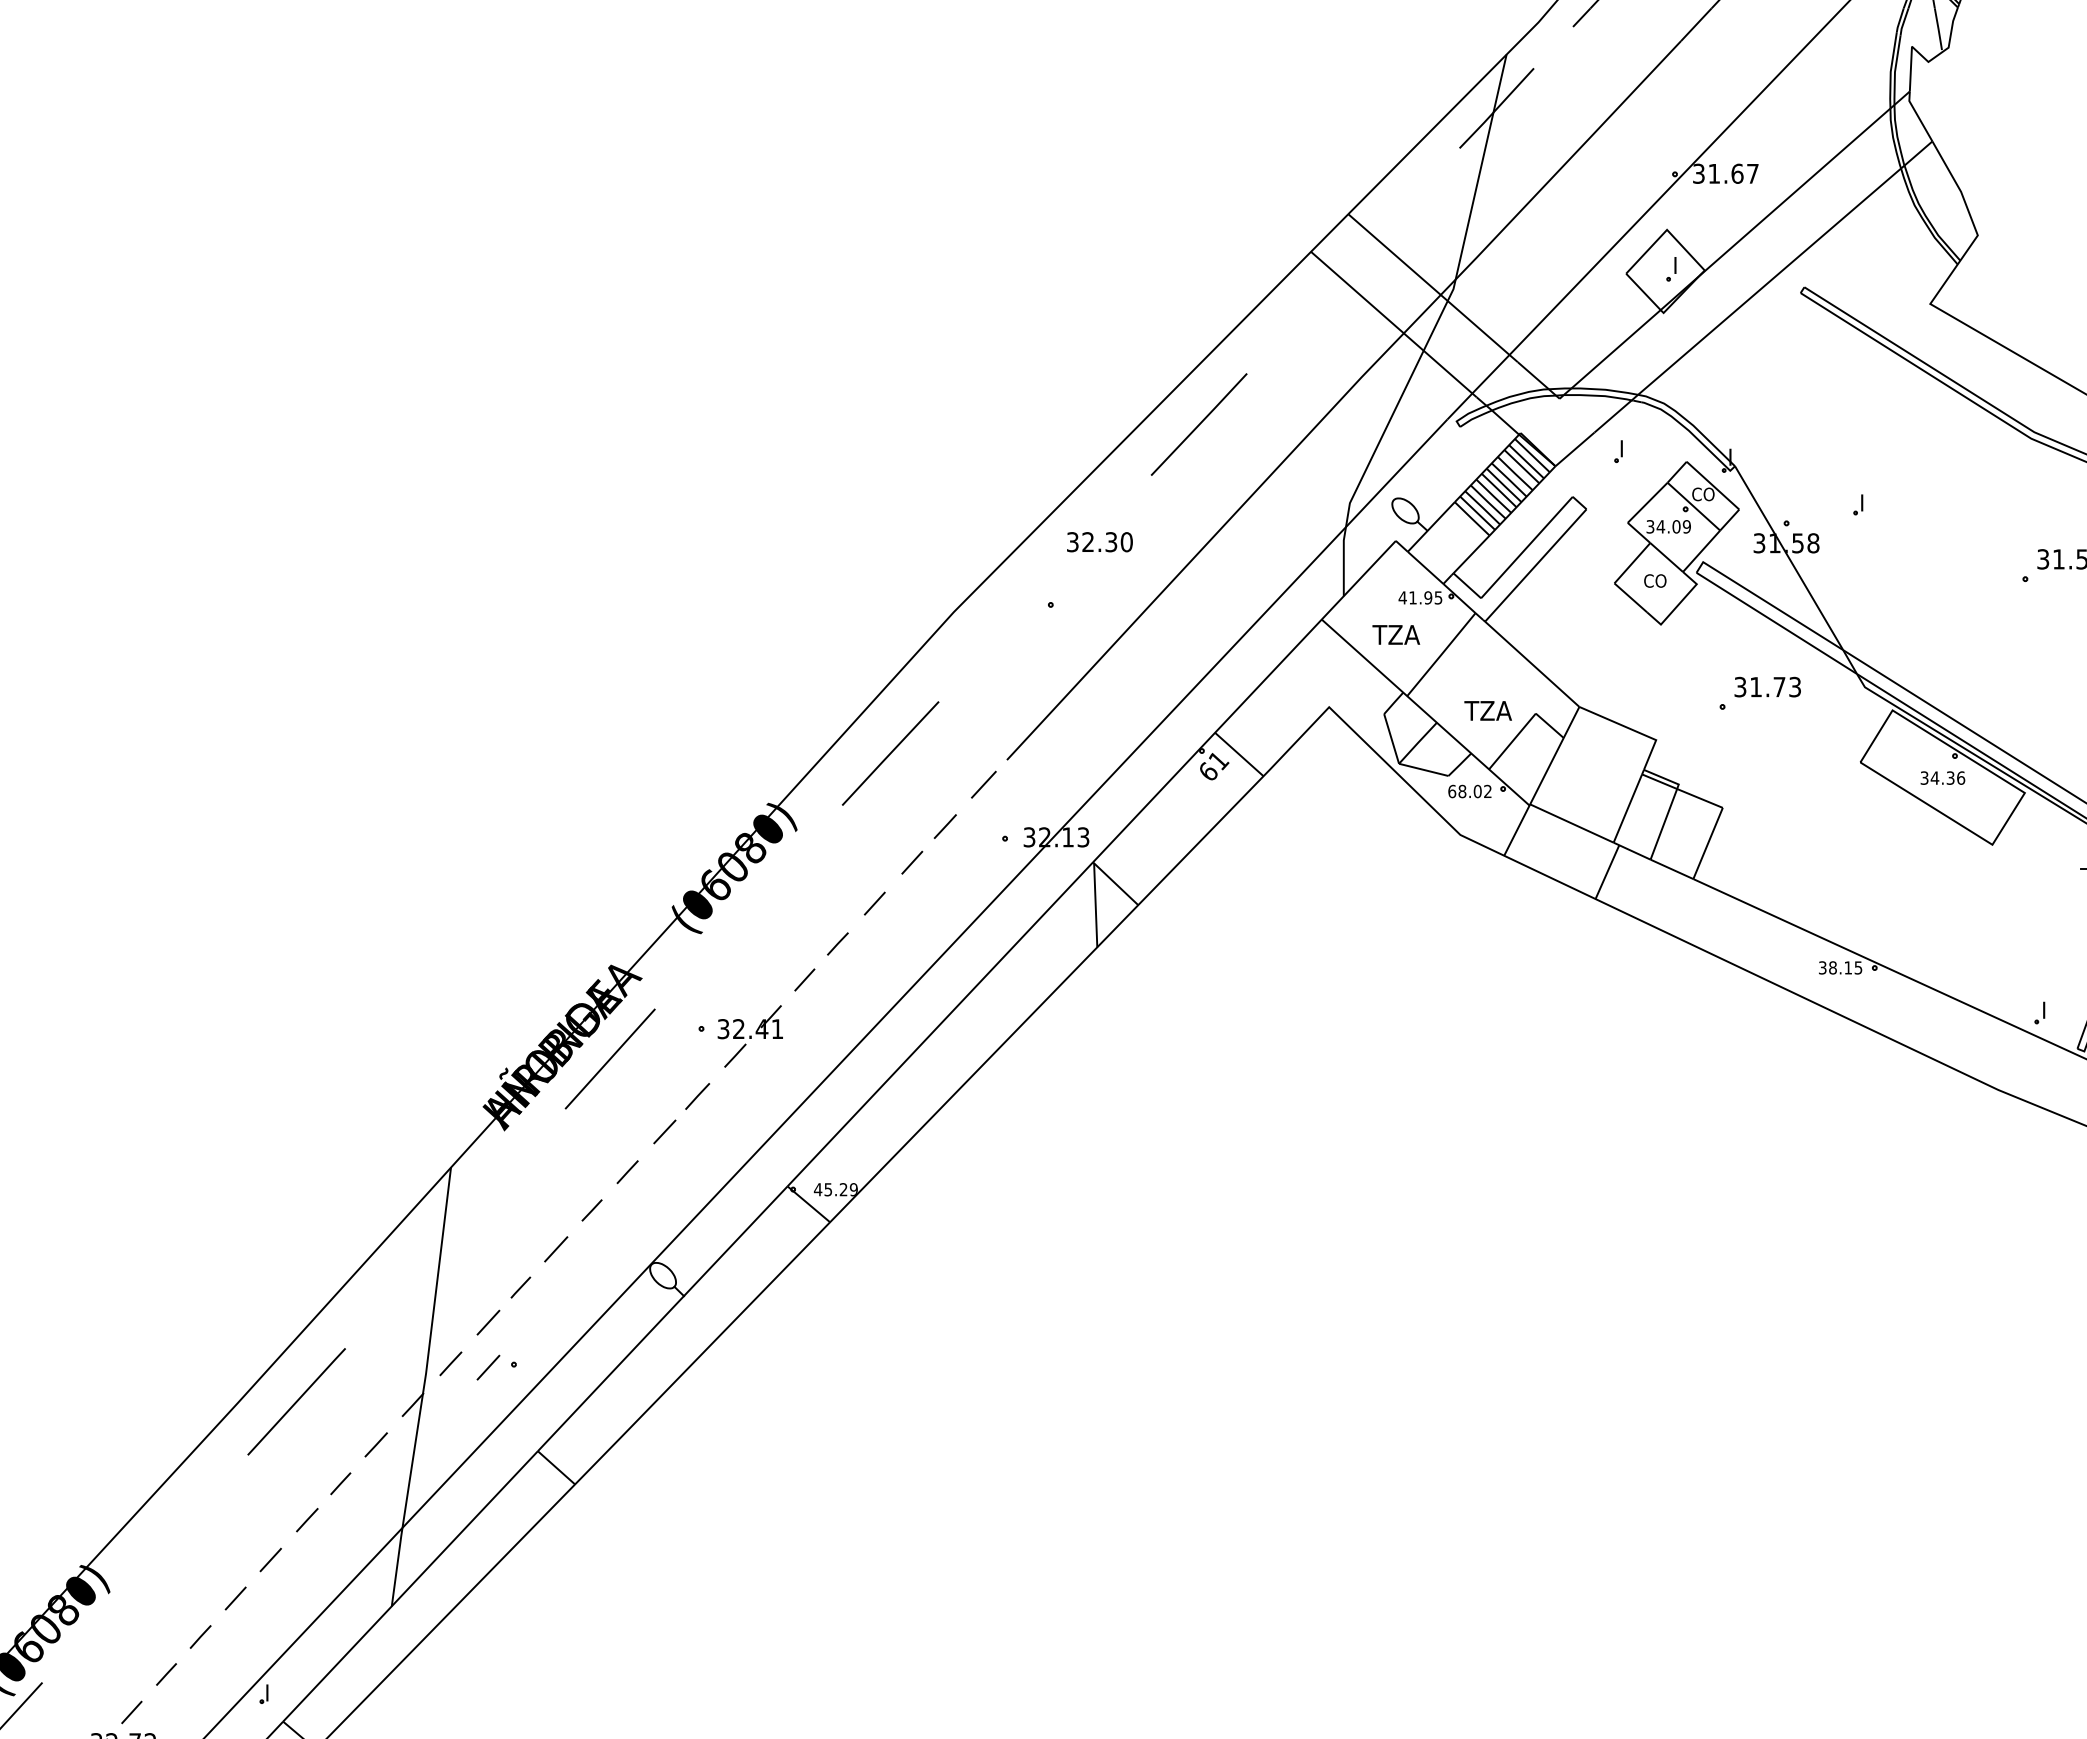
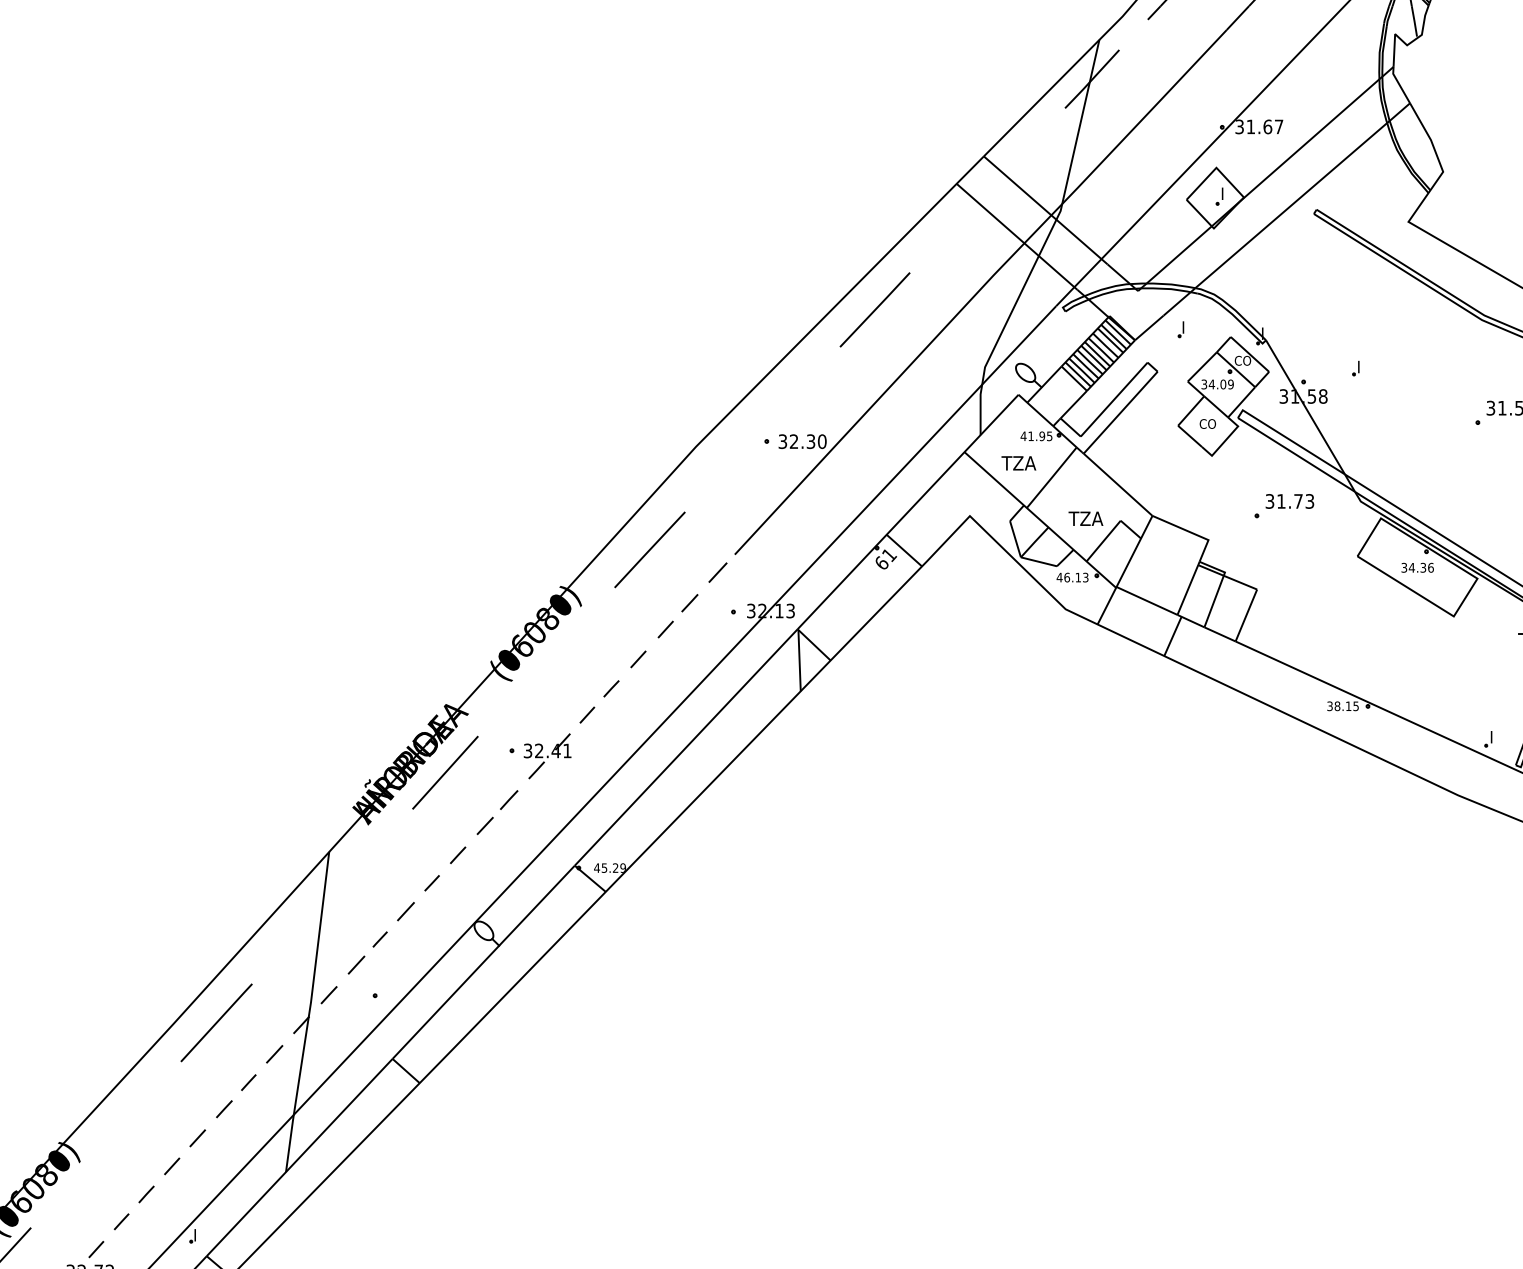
text: (1099, 542) -> (802, 441), moved
text: (1469, 791) -> (1072, 577), 68.02 -> 46.13
line: (488, 1367) -> (356, 997), removed

